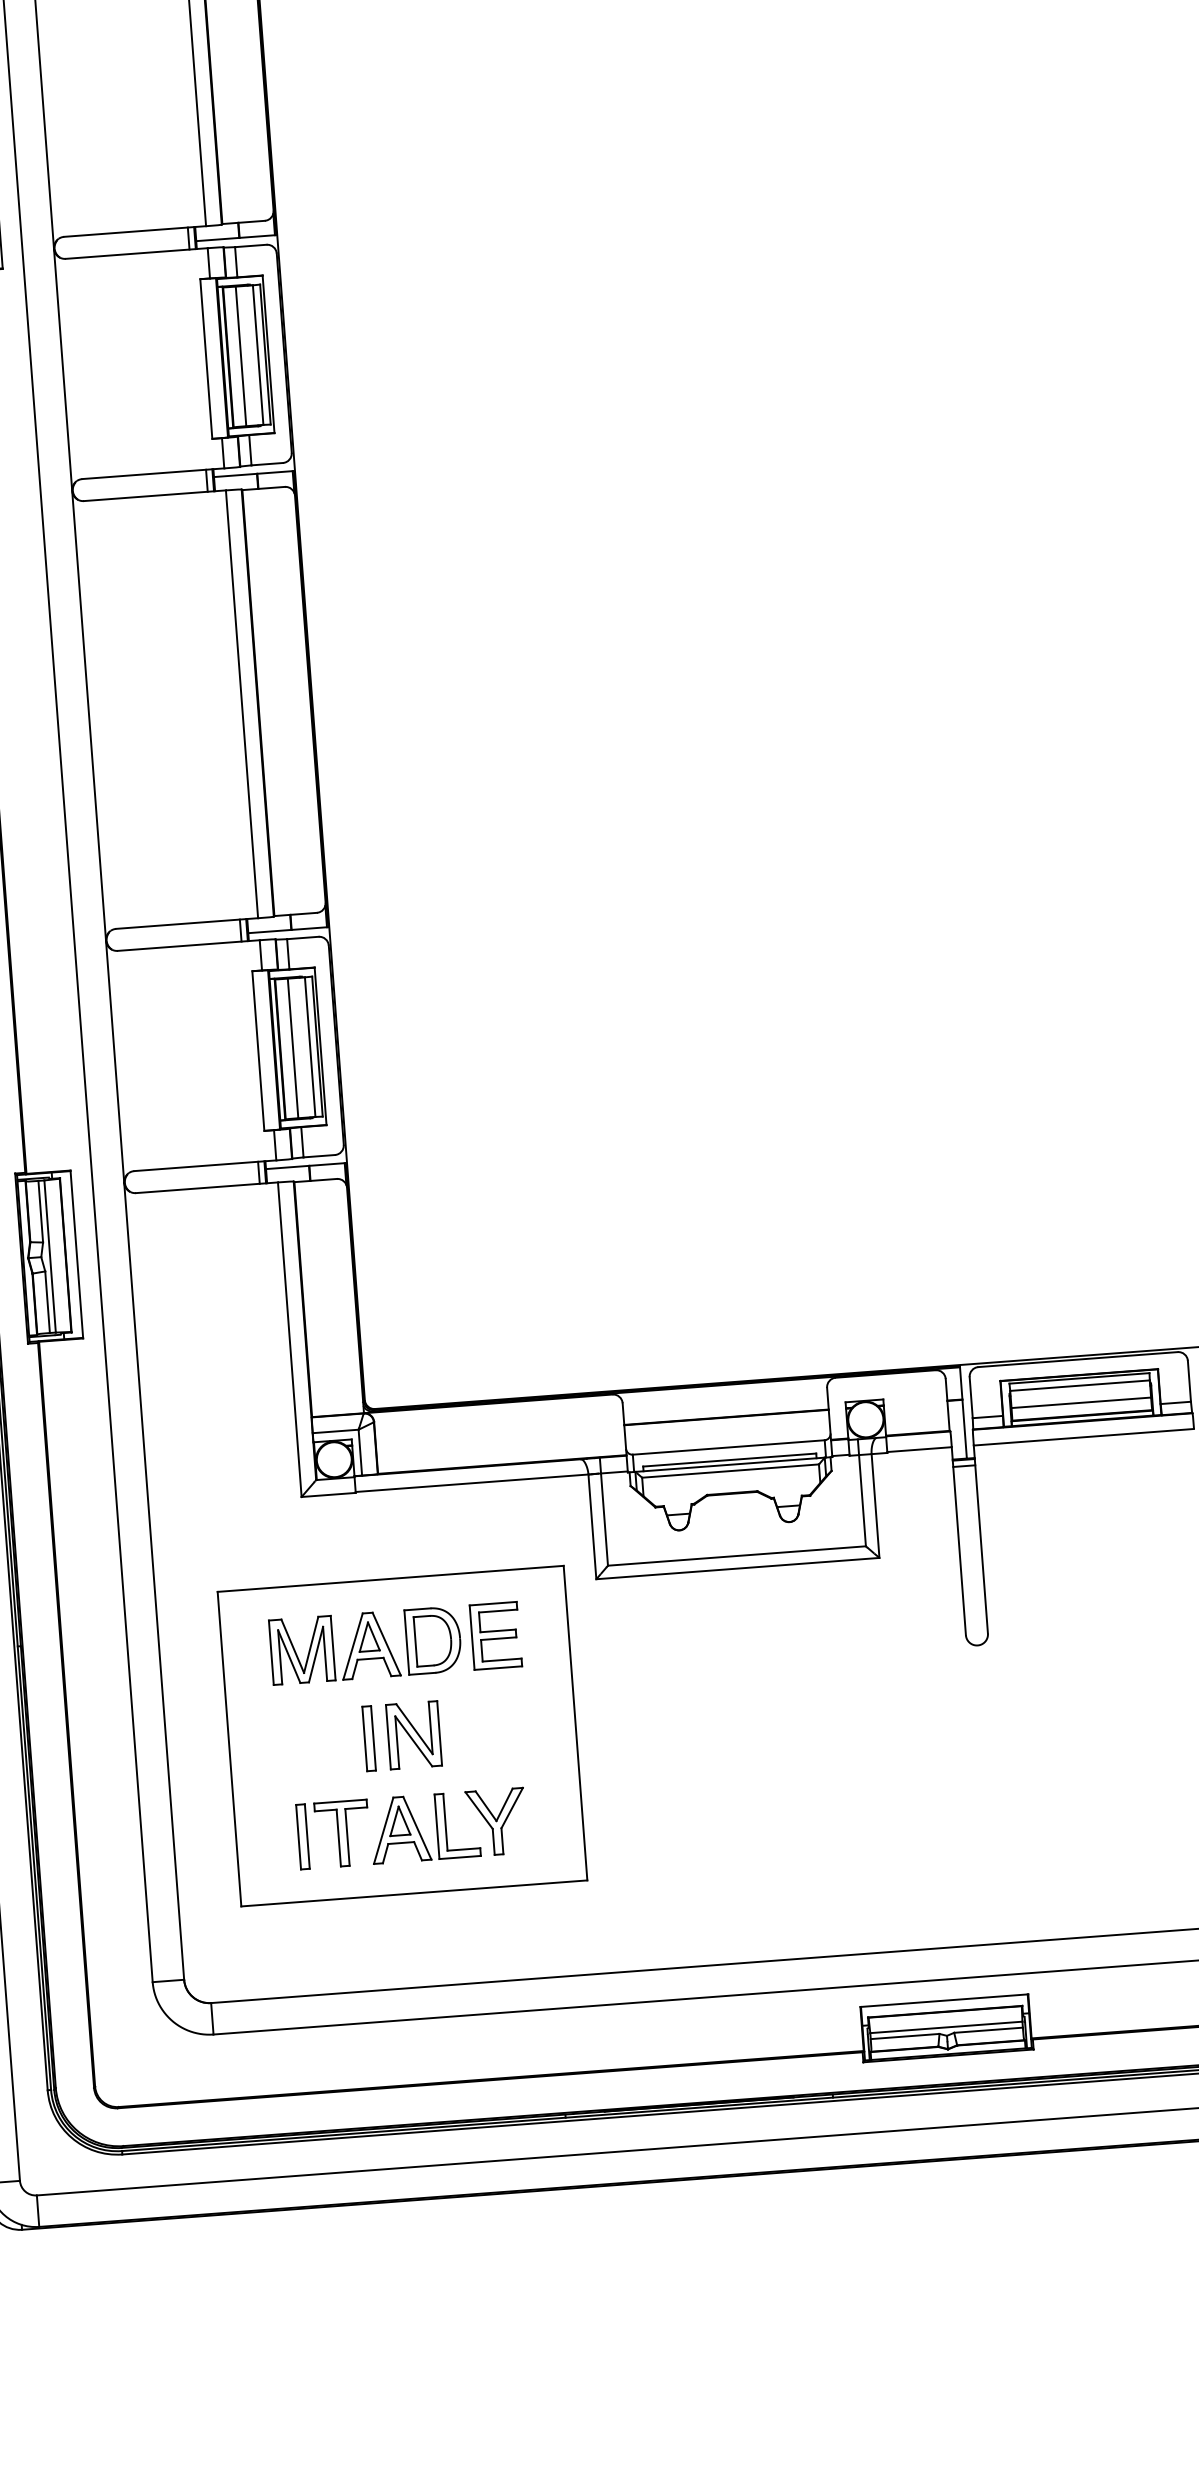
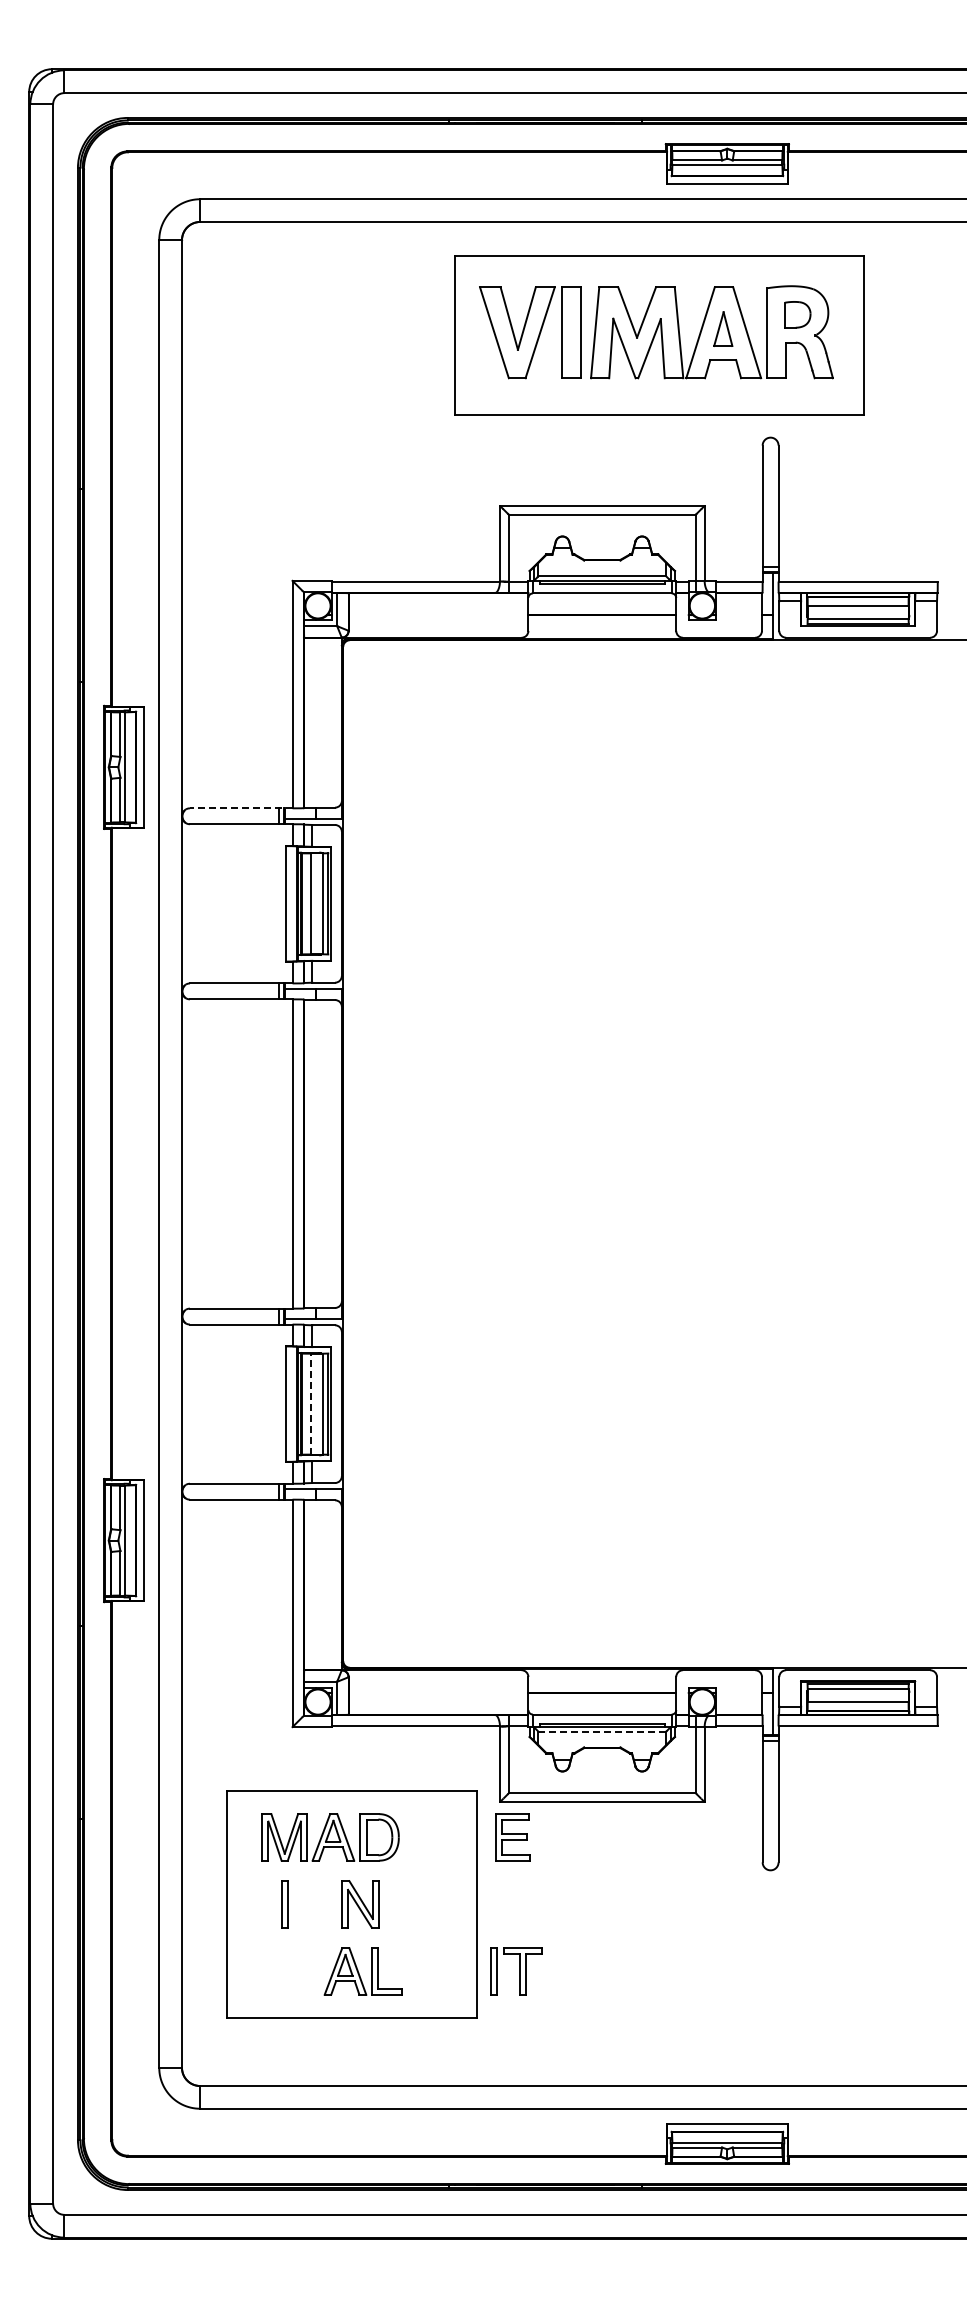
line: (134, 231) -> (240, 808), solid -> dashed
line: (292, 1047) -> (310, 1403), solid -> dashed
line: (730, 1470) -> (602, 1731), solid -> dashed
part: (495, 1636) -> (512, 1837), moved
part: (368, 1738) -> (284, 1904), moved
part: (495, 1822) -> (414, 1971), removed
part: (333, 1834) -> (516, 1971), moved

